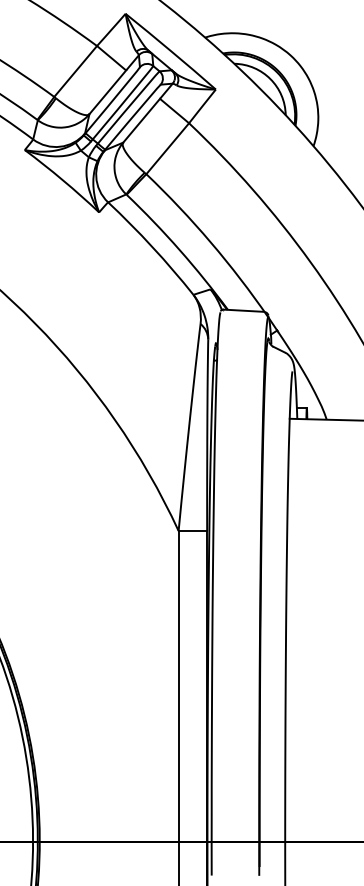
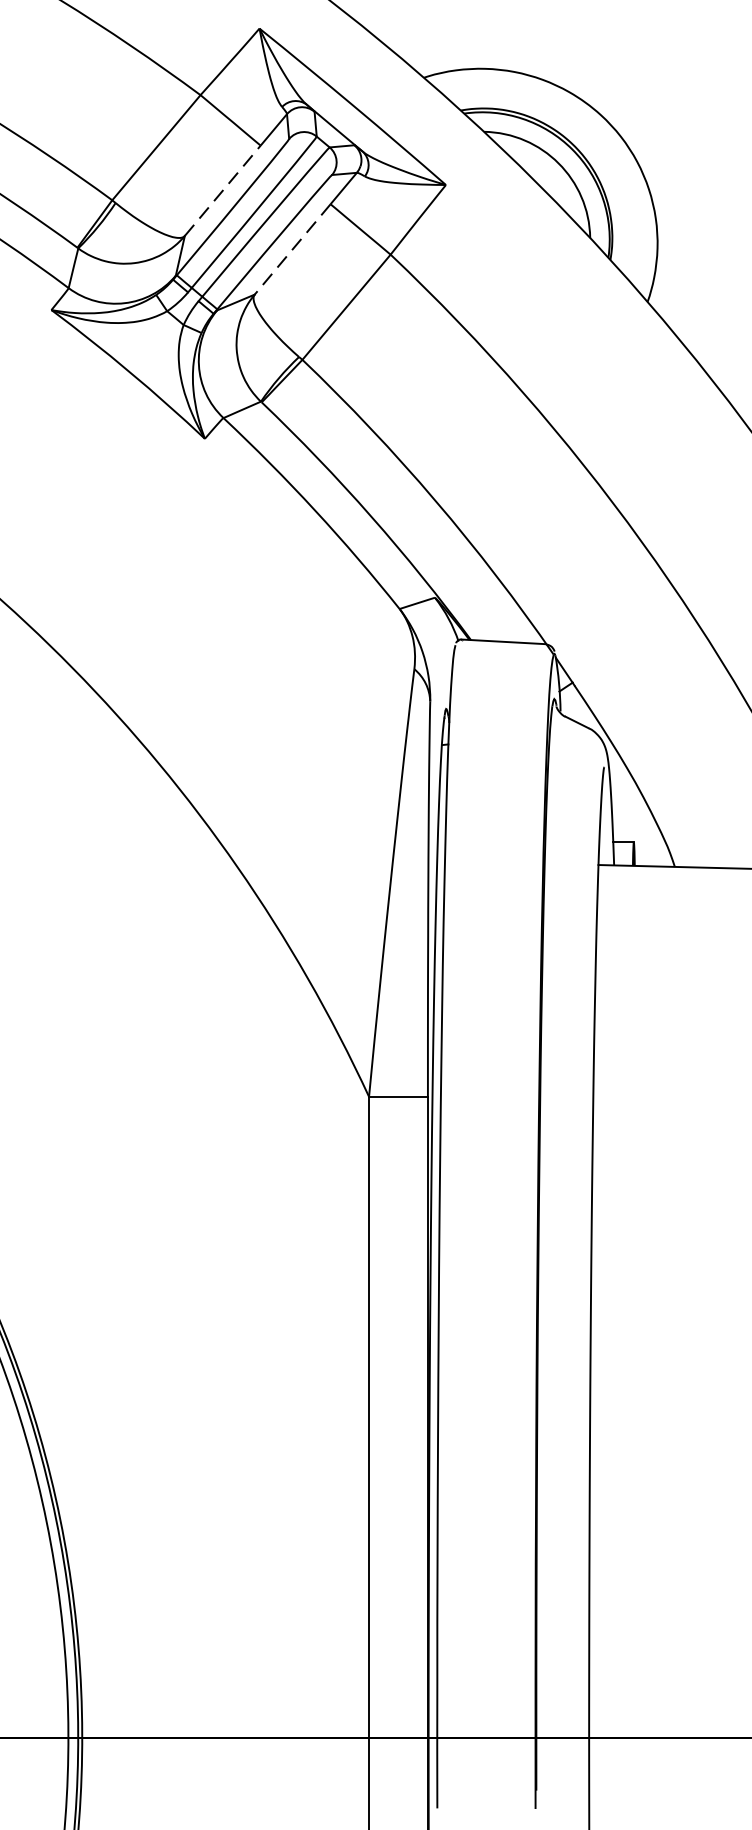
line: (107, 92) -> (222, 191), solid -> dashed
line: (141, 120) -> (292, 248), solid -> dashed

